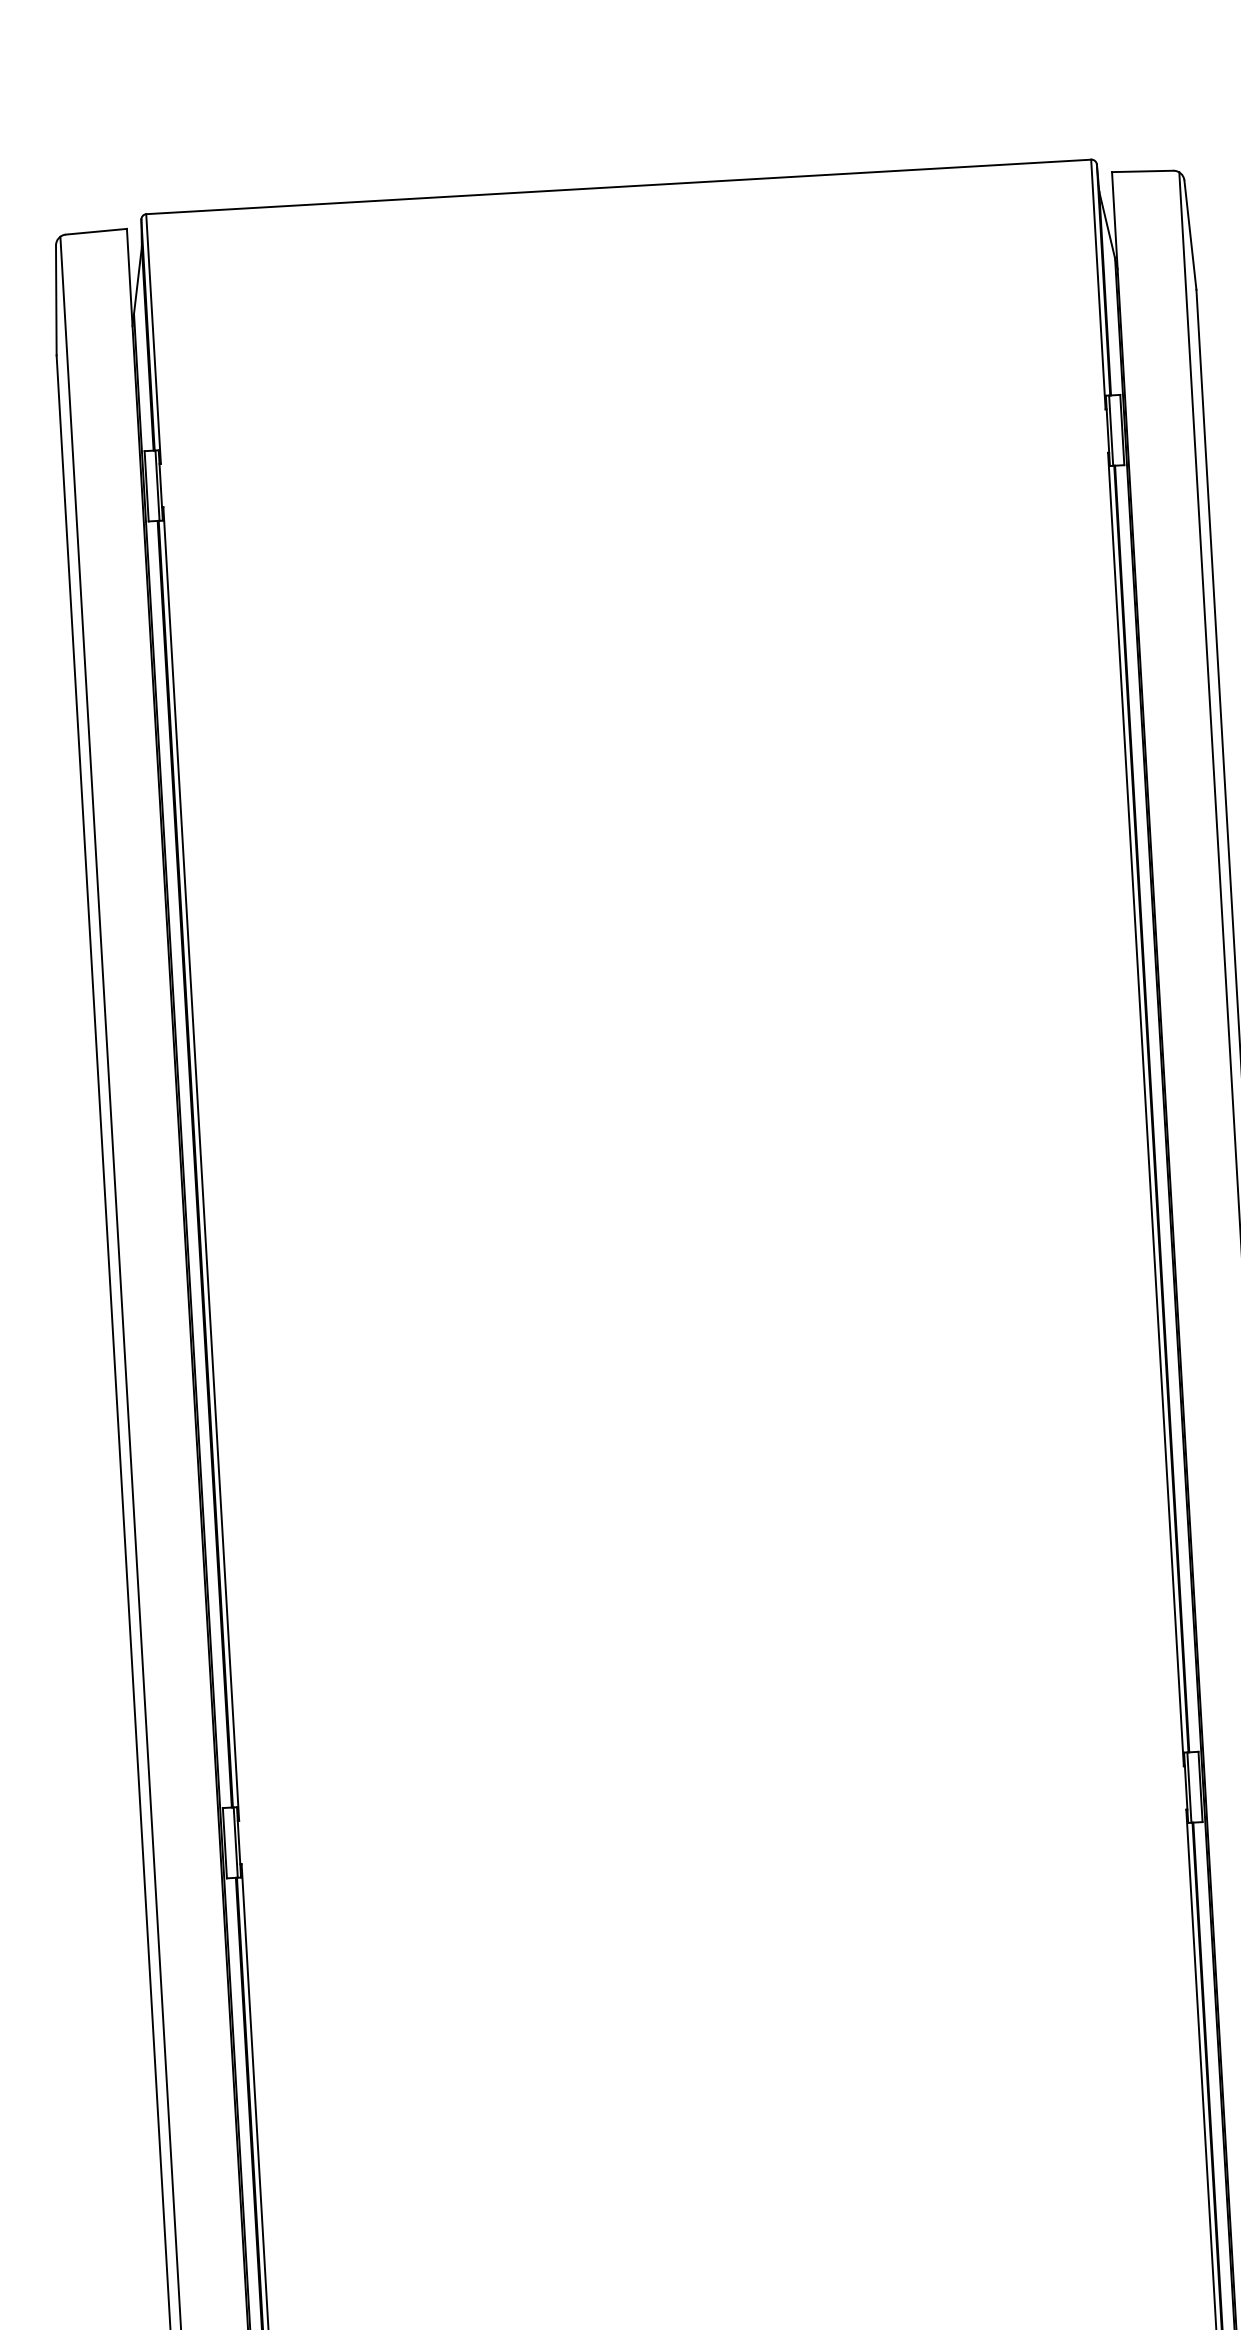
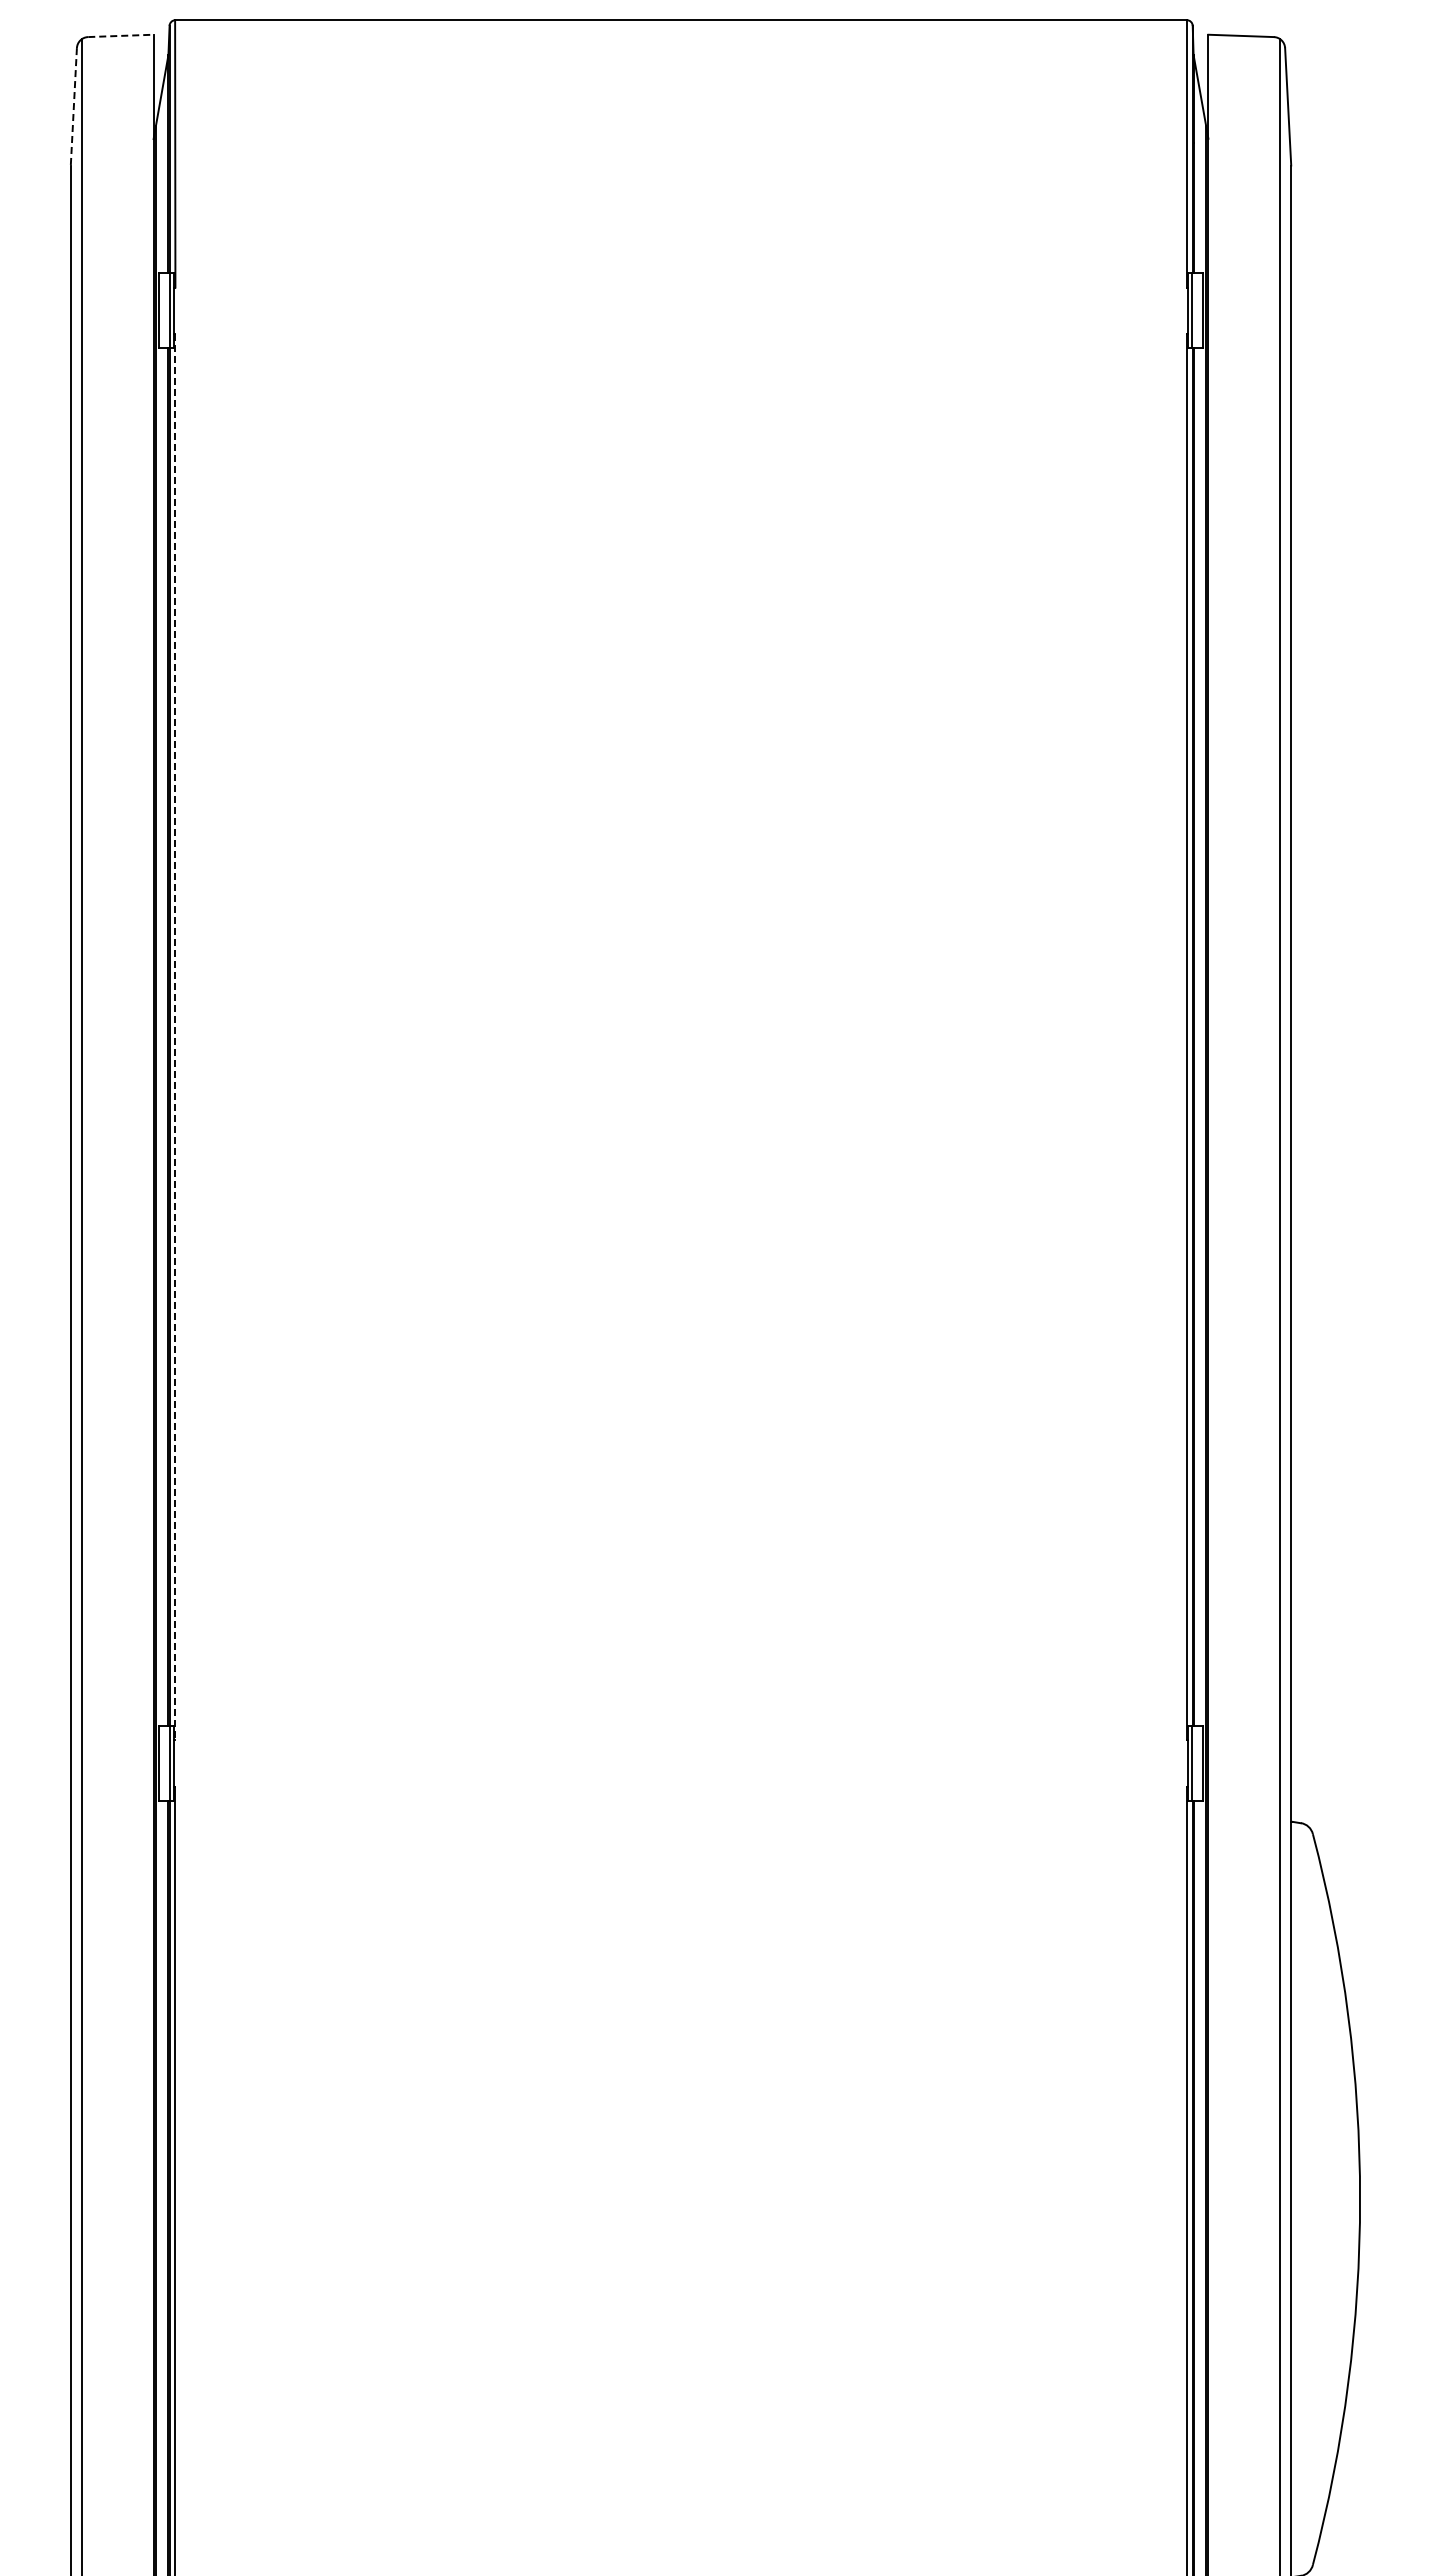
line: (96, 231) -> (120, 35), solid -> dashed
line: (55, 300) -> (73, 106), solid -> dashed
line: (201, 1164) -> (175, 1037), solid -> dashed

